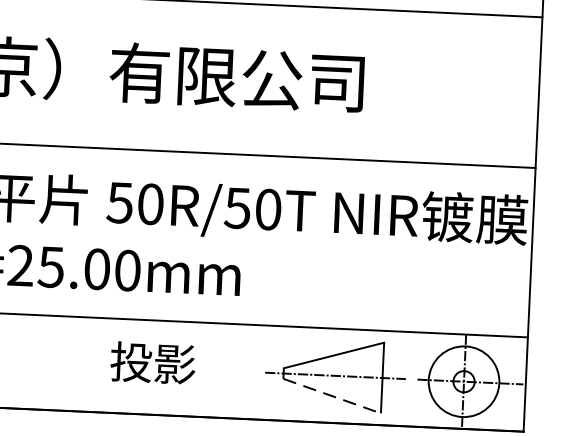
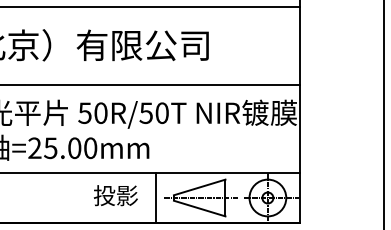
text: (152, 362) -> (115, 195), moved
line: (248, 370) -> (155, 197), added
line: (331, 395) -> (199, 208), dashed -> solid

